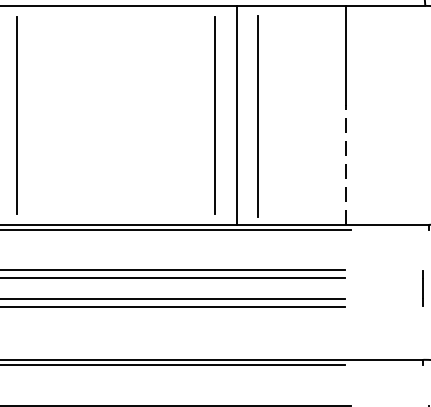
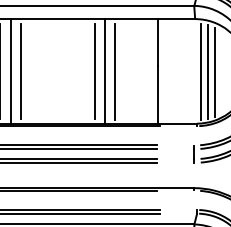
line: (38, 115) -> (10, 71), added
line: (59, 115) -> (20, 71), added
line: (346, 165) -> (157, 95), dashed -> solid

